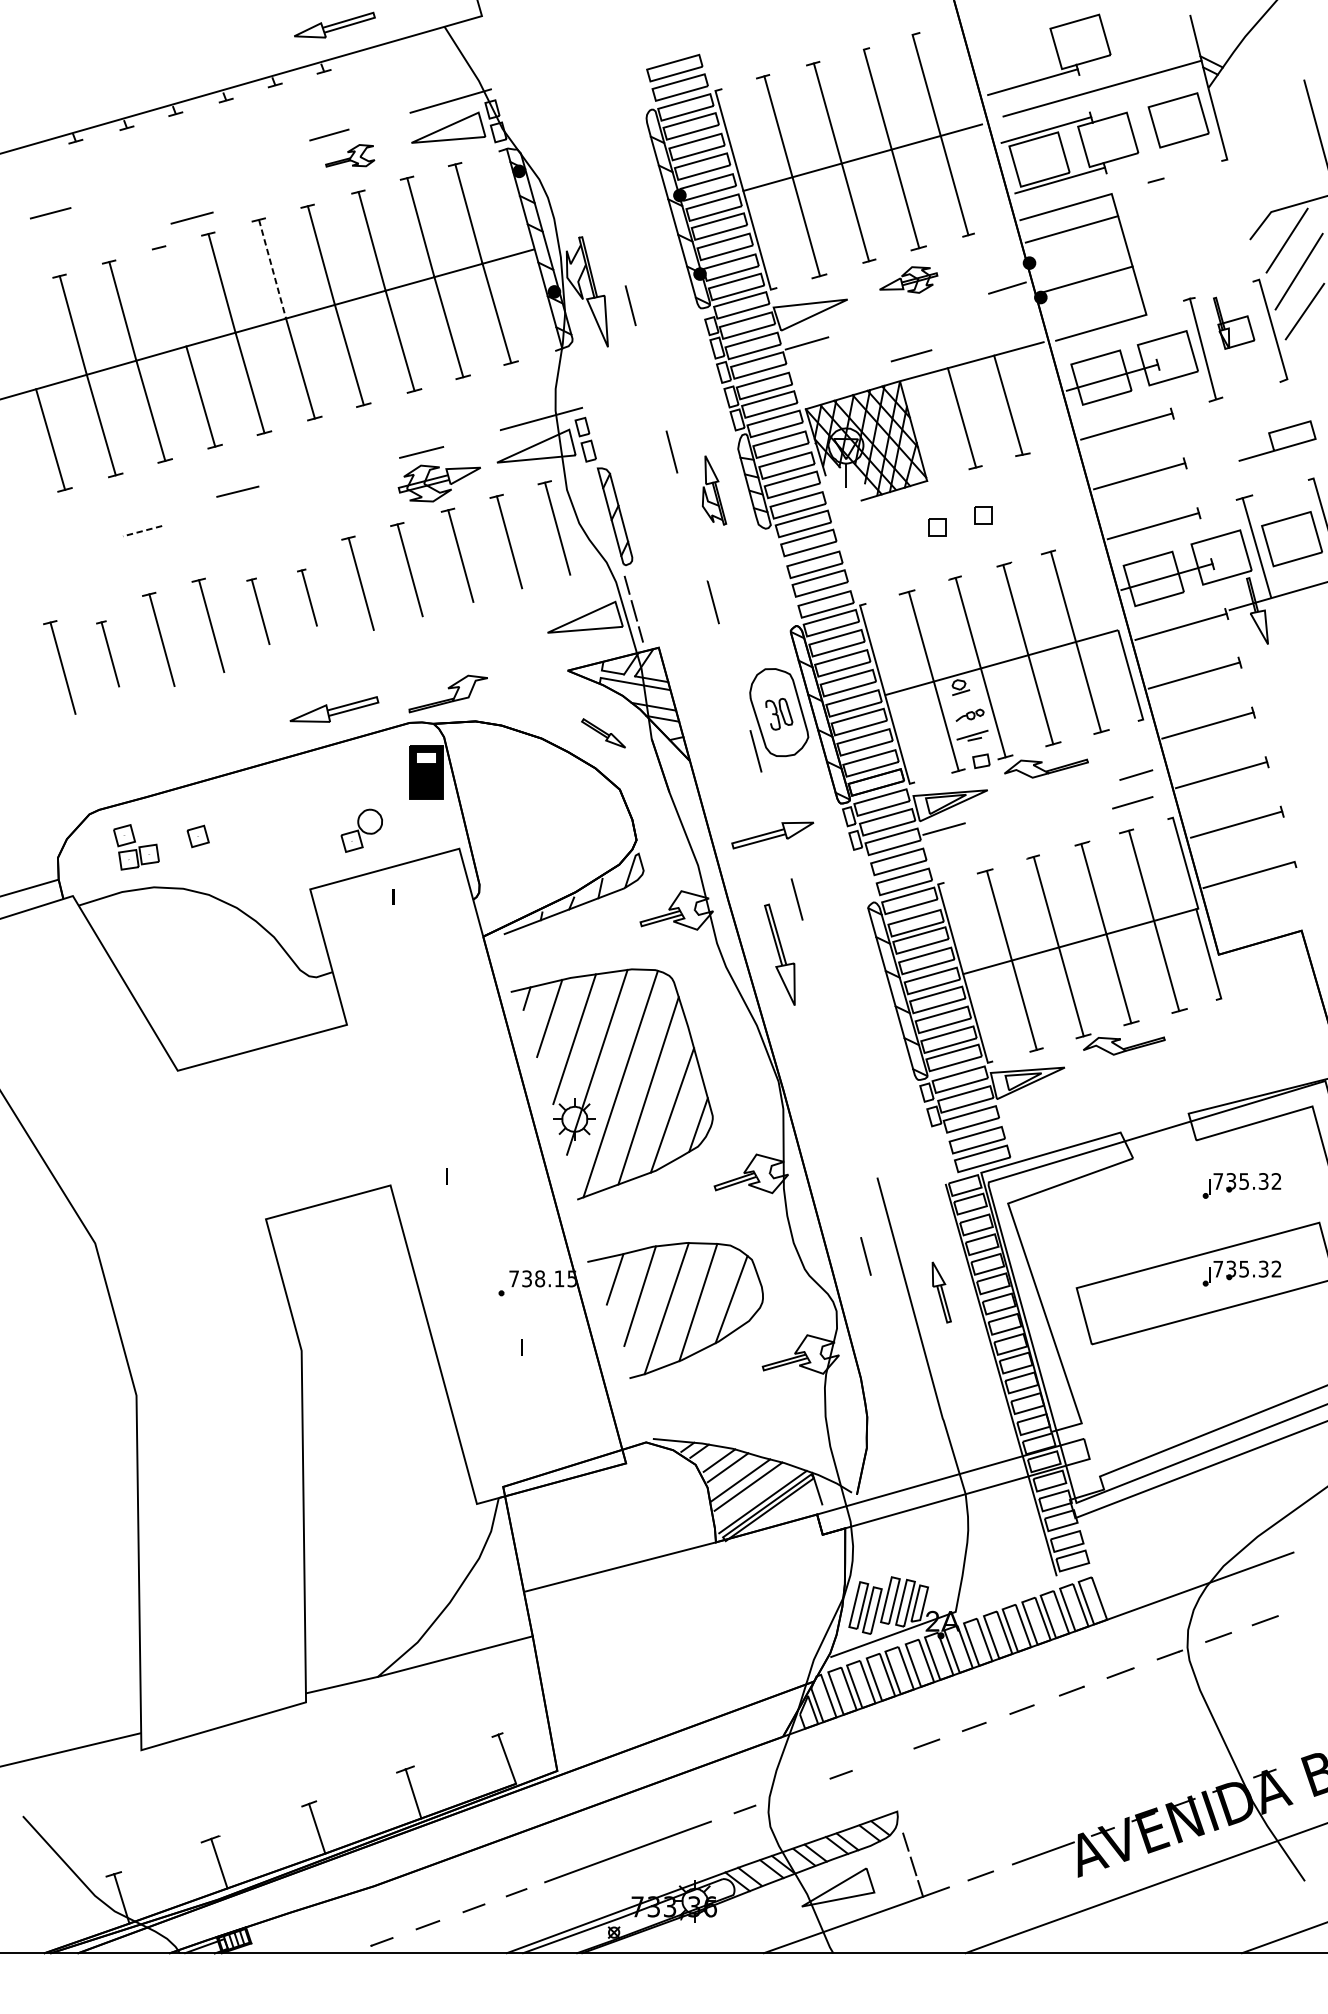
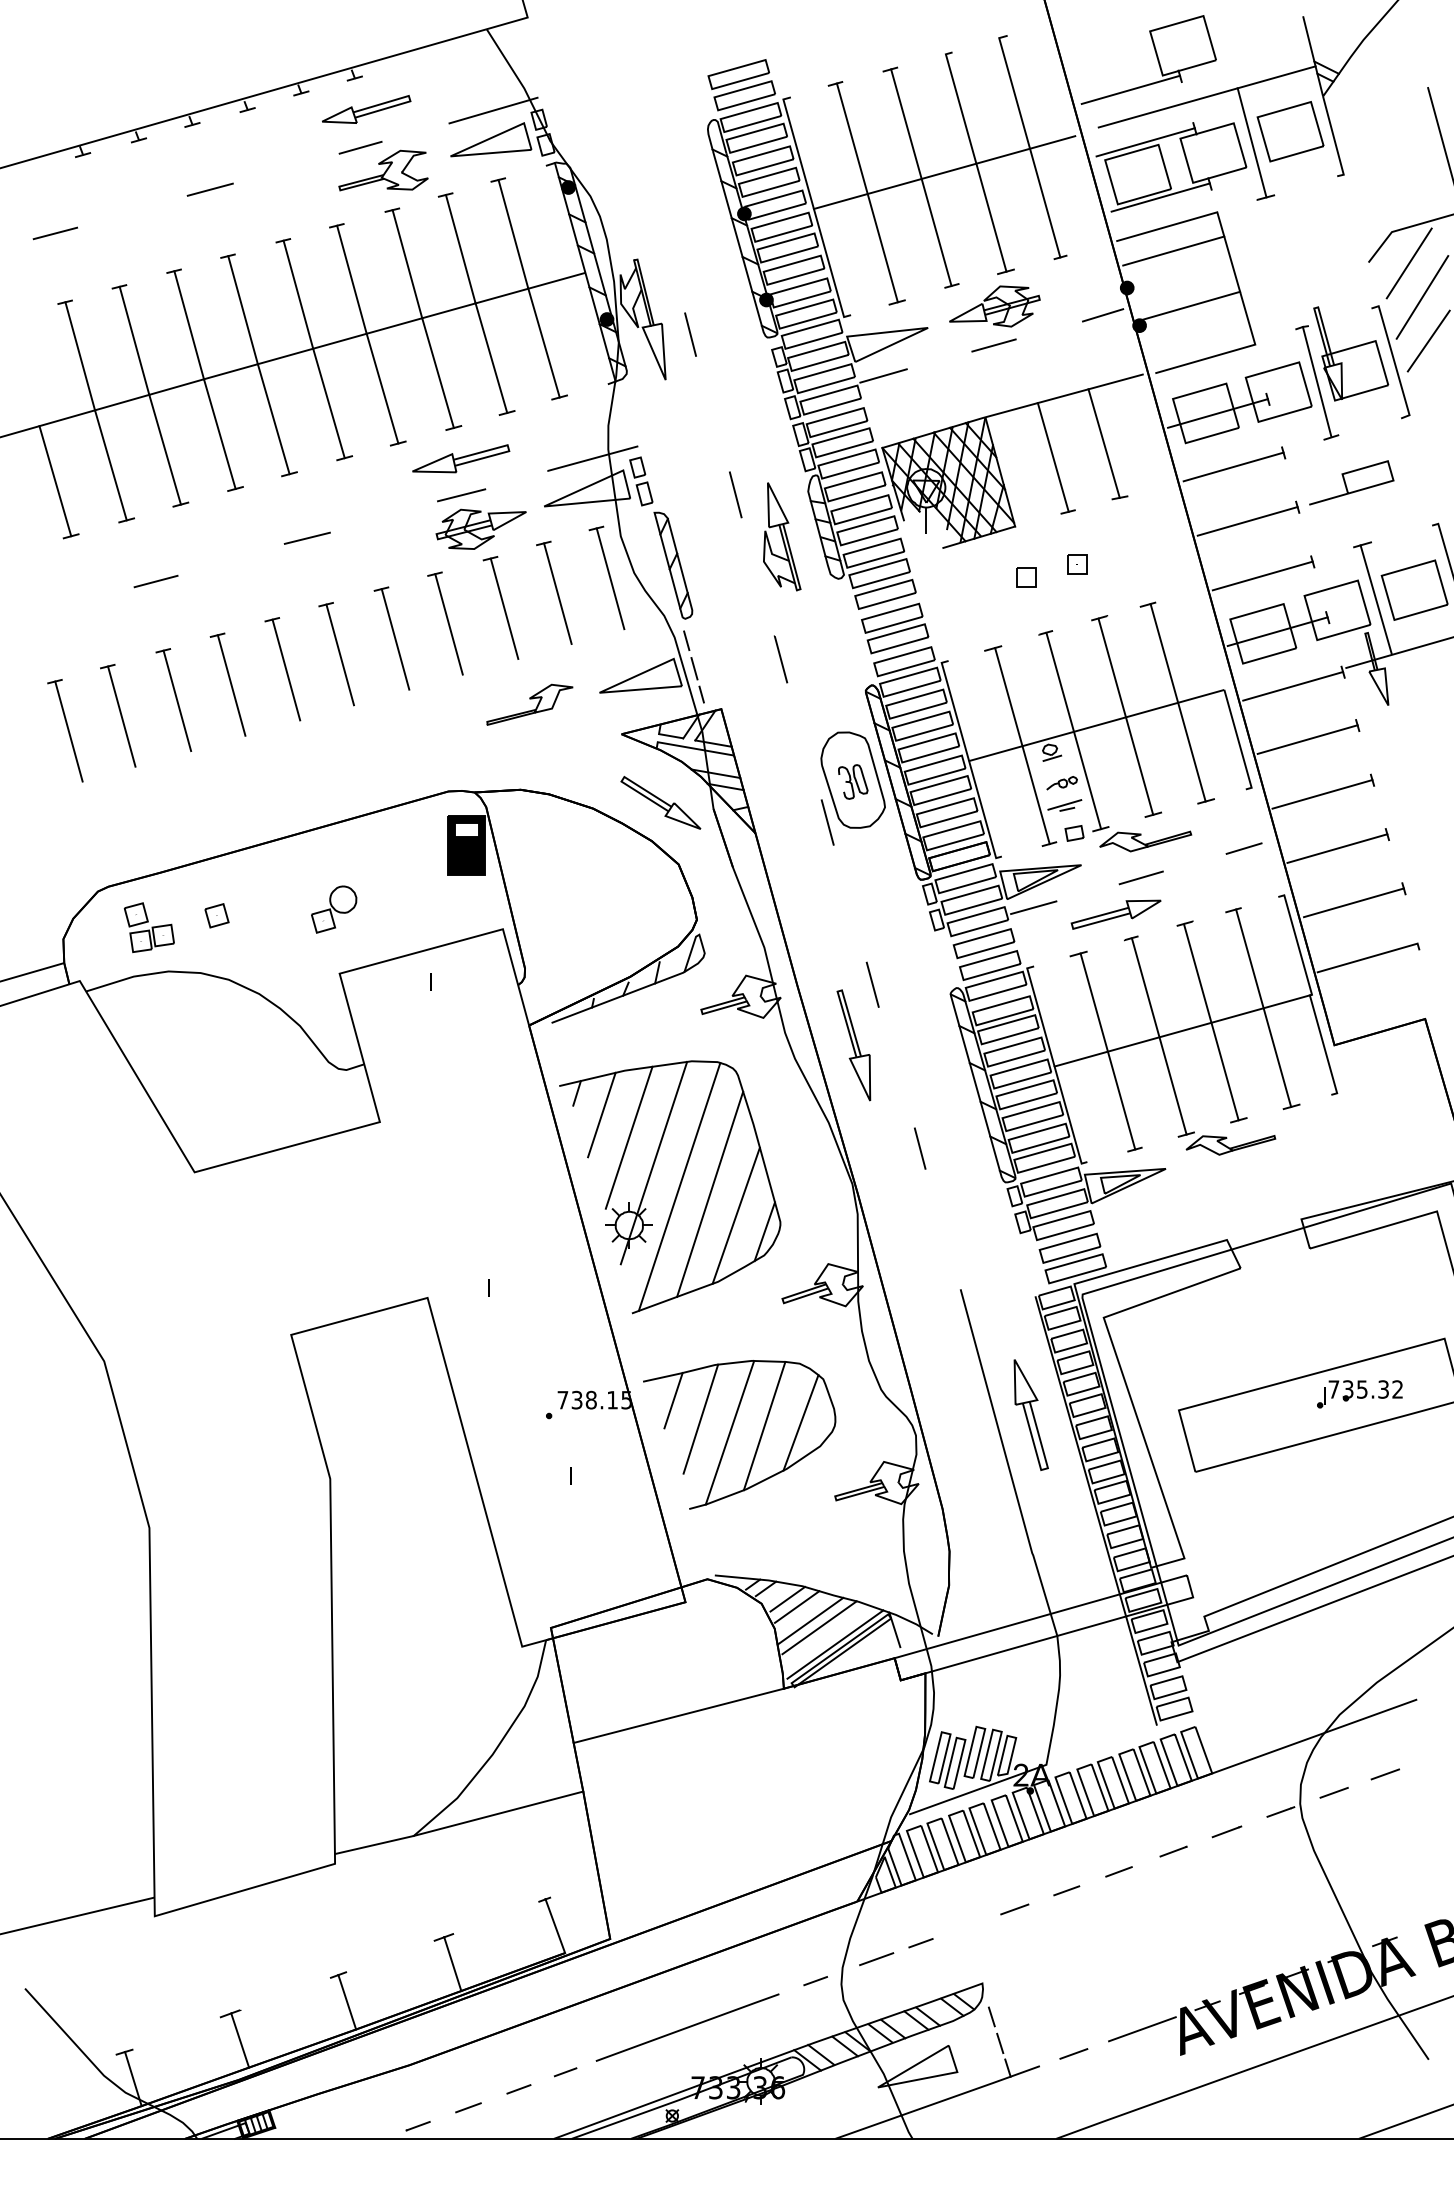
part: (334, 25) -> (366, 109), moved
line: (1143, 130) -> (1251, 142), added
part: (350, 155) -> (383, 170), size x1.67
line: (191, 217) -> (209, 189), moved
line: (272, 269) -> (298, 295), dashed -> solid
part: (908, 280) -> (994, 306), size x1.43
line: (173, 297) -> (189, 325), added
part: (1234, 322) -> (1351, 353), size x1.67
line: (911, 355) -> (993, 345), moved
line: (1272, 441) -> (1346, 483), moved
line: (237, 490) -> (306, 537), moved
part: (714, 490) -> (782, 536), size x1.43
line: (142, 531) -> (155, 581), dashed -> solid
part: (307, 597) -> (336, 654), size x1.67
part: (258, 611) -> (282, 669), size x1.43
part: (108, 653) -> (118, 715), size x1.43
part: (448, 693) -> (529, 704), moved
part: (334, 709) -> (461, 458), moved
part: (603, 733) -> (660, 802), size x1.67
line: (1132, 802) -> (1140, 877), moved
part: (362, 830) -> (334, 909), moved
part: (772, 835) -> (1115, 914), moved
part: (1241, 1186) -> (1359, 1298), removed
line: (866, 1256) -> (920, 1148), moved
part: (941, 1291) -> (1030, 1414), size x1.67
line: (800, 1789) -> (876, 1959), added

